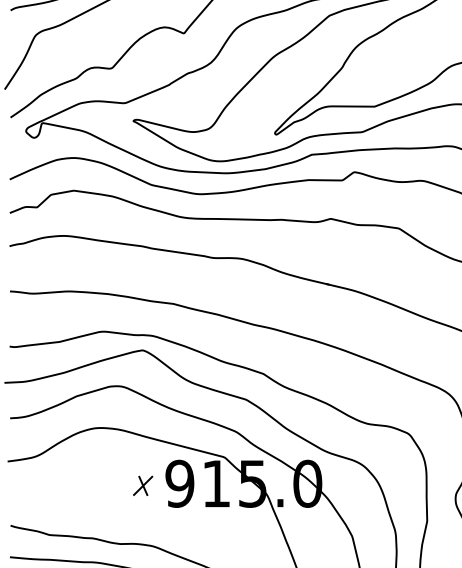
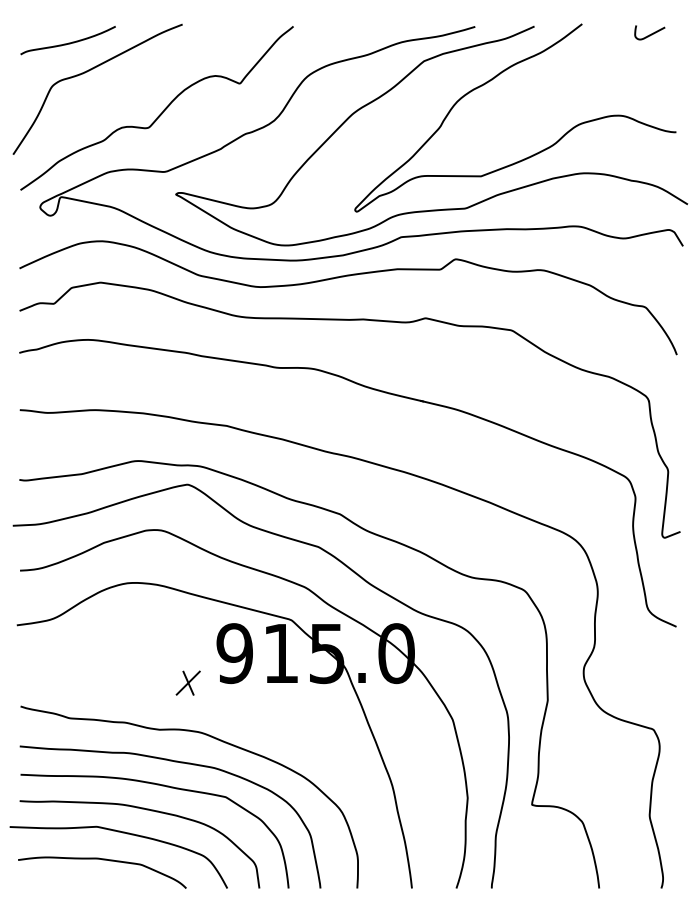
part: (142, 485) -> (187, 682), moved

